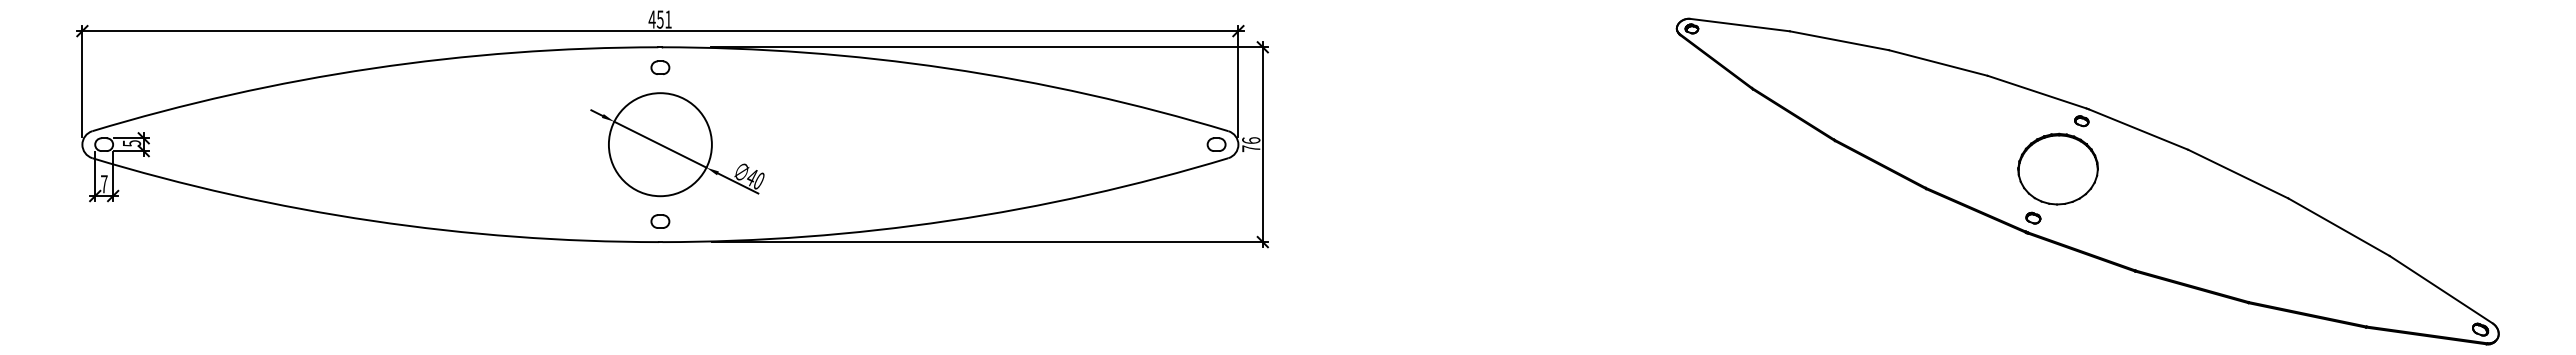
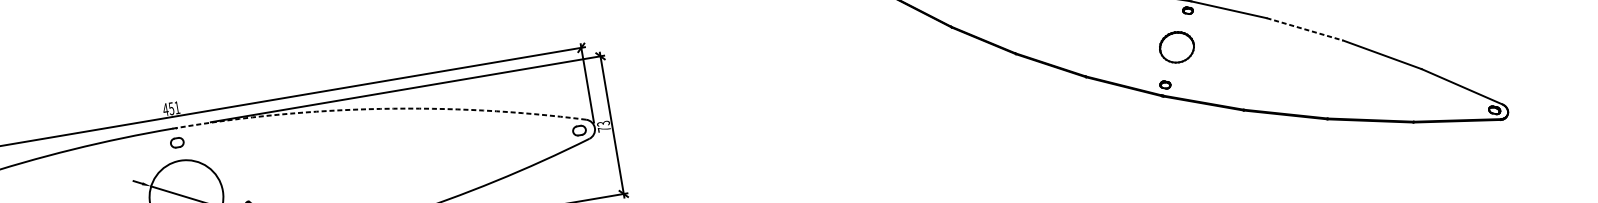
arc: (948, 68) -> (380, 108), solid -> dashed
text: (1251, 140) -> (603, 123), 76 -> 73
part: (2057, 168) -> (1176, 47), size x0.6
line: (2238, 174) -> (1305, 29), solid -> dashed

